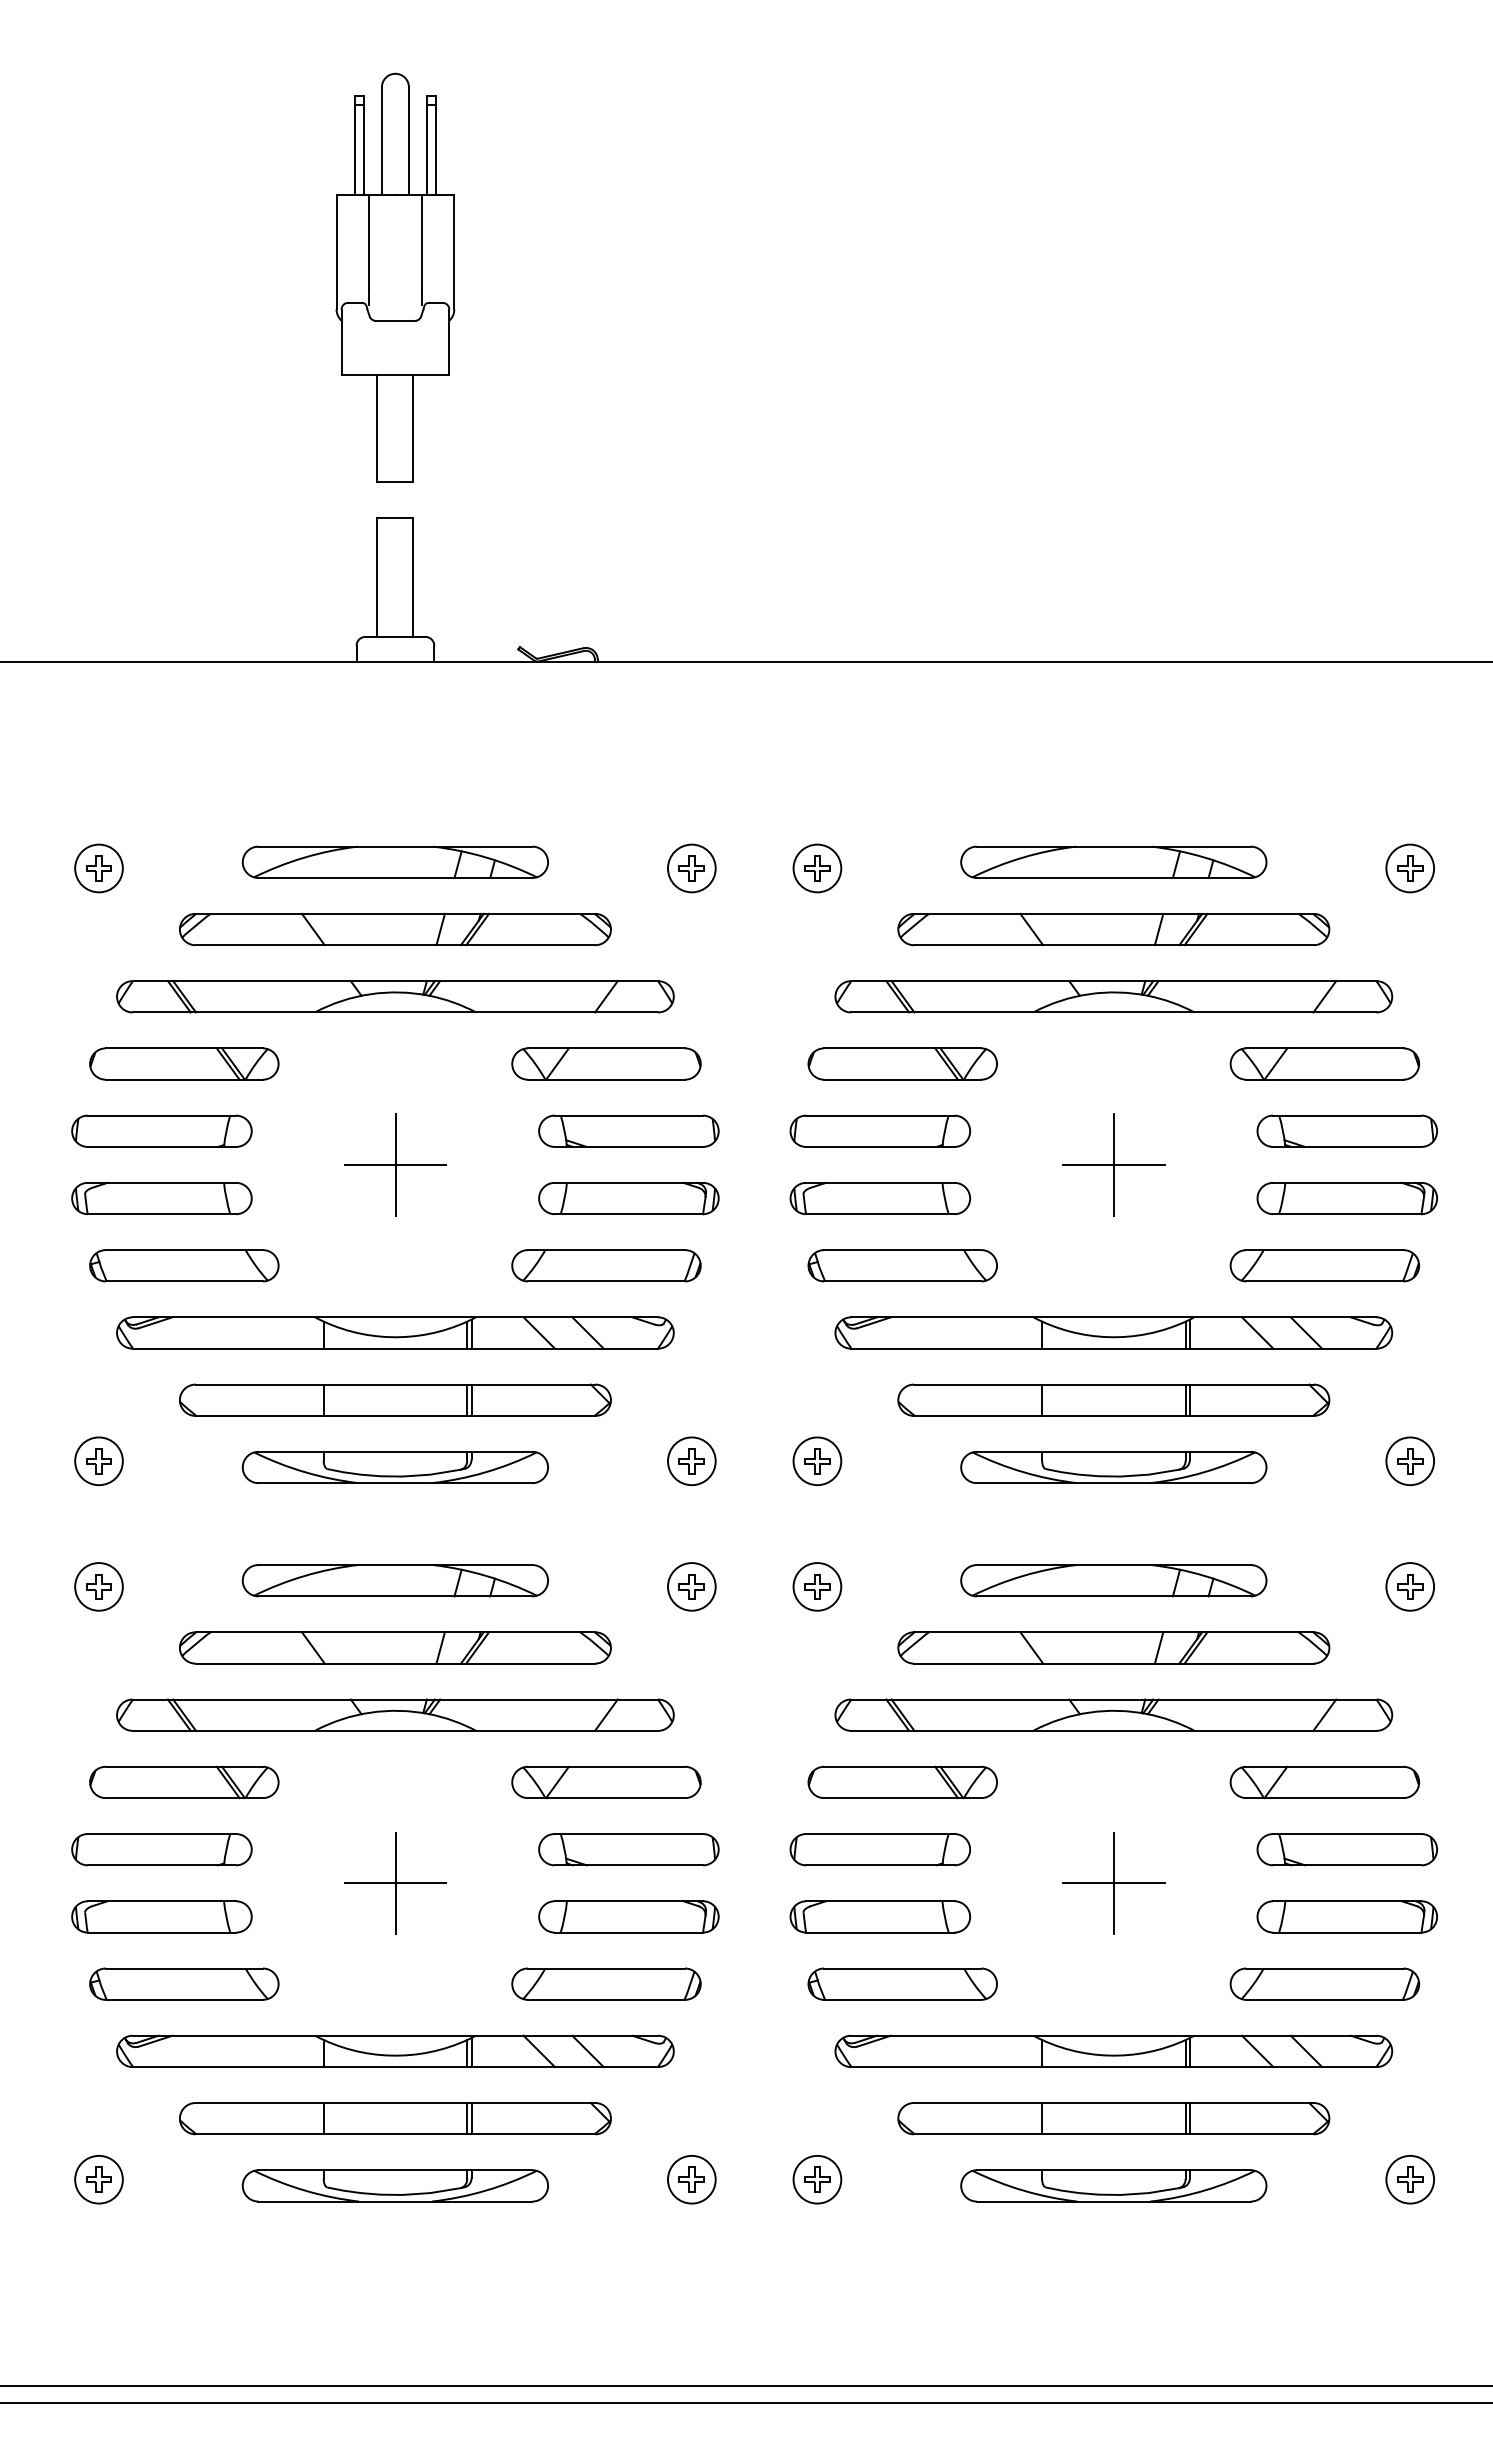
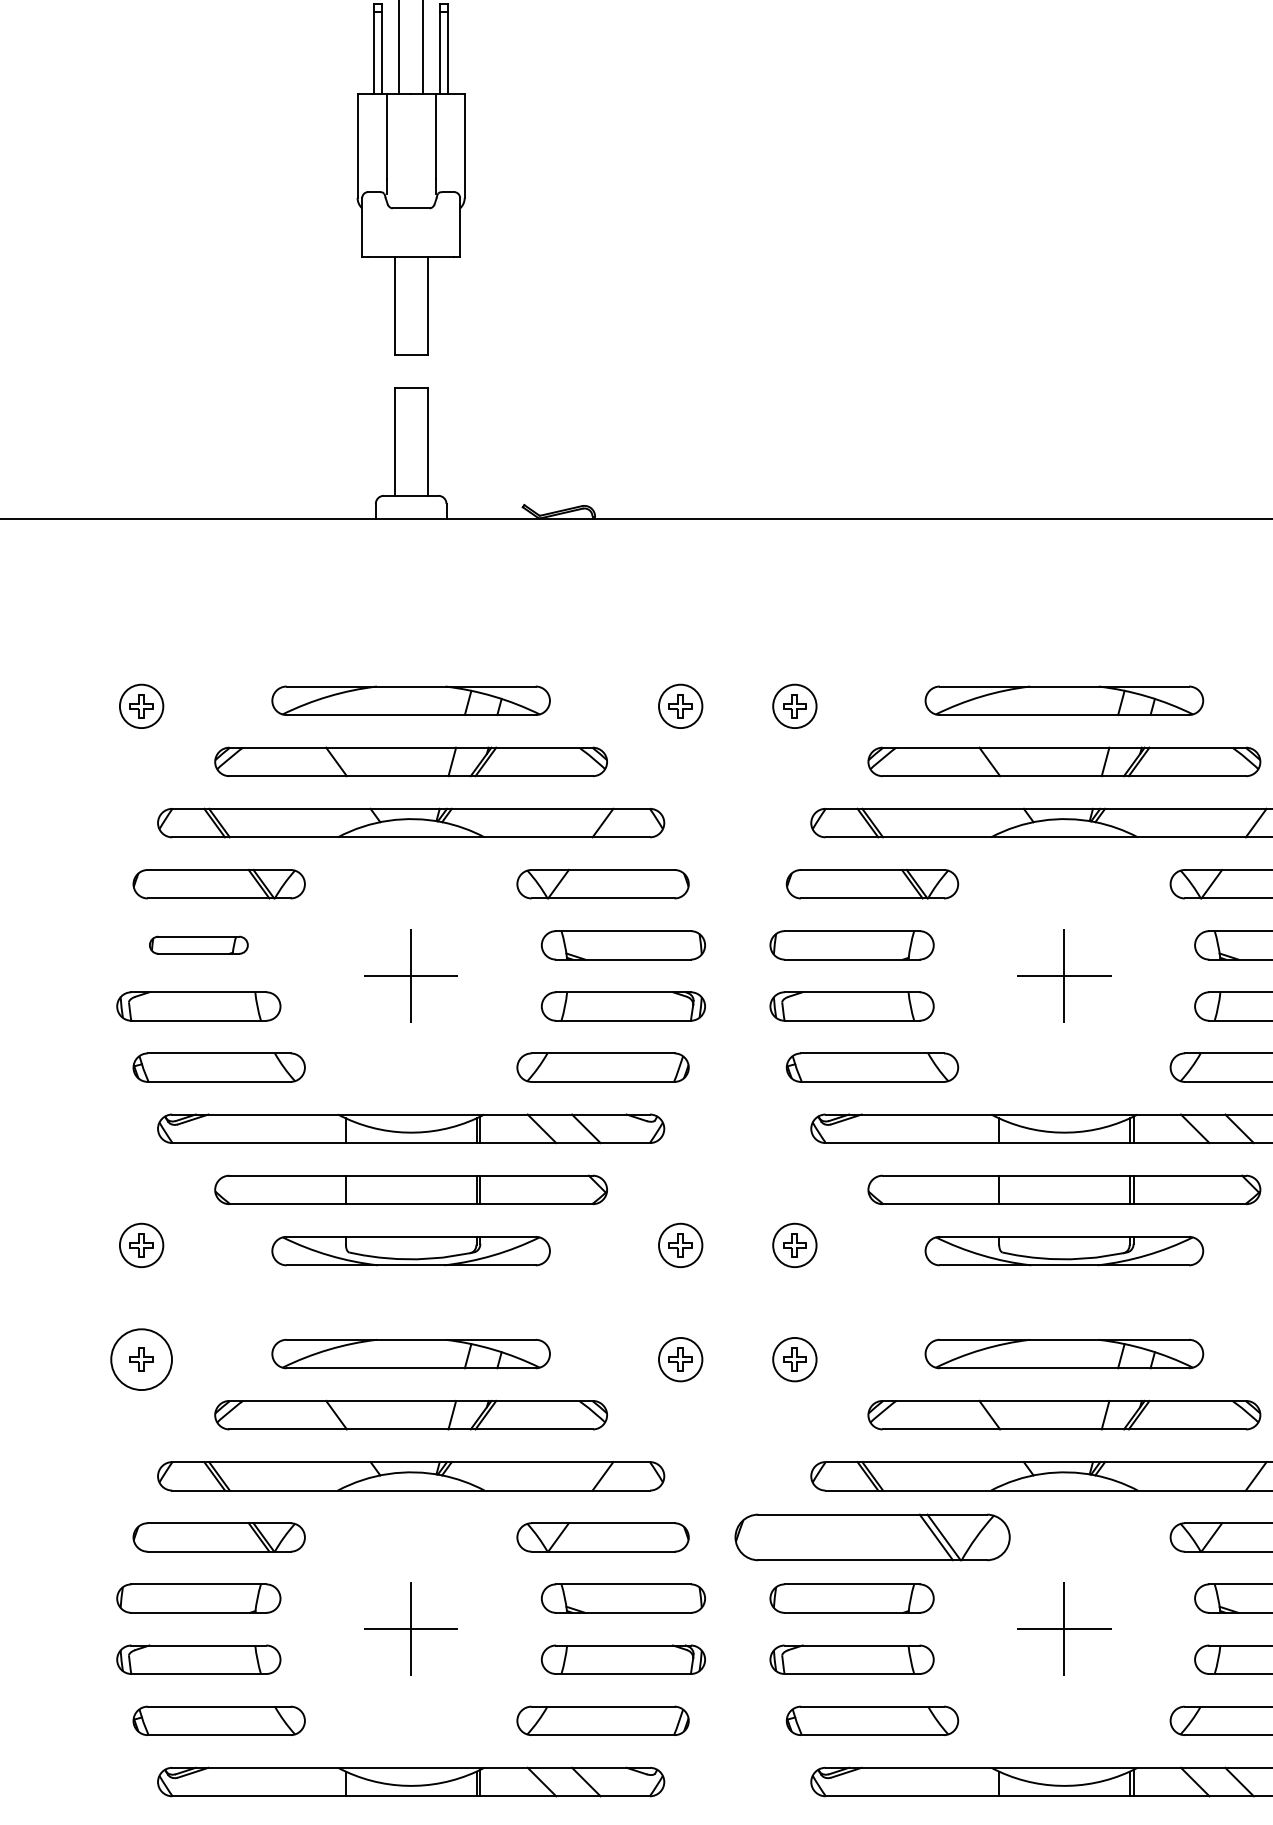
part: (161, 1130) -> (198, 944), size x0.6
circle: (98, 1586) -> (141, 1359), size x1.4
part: (902, 1782) -> (872, 1537), size x1.6

